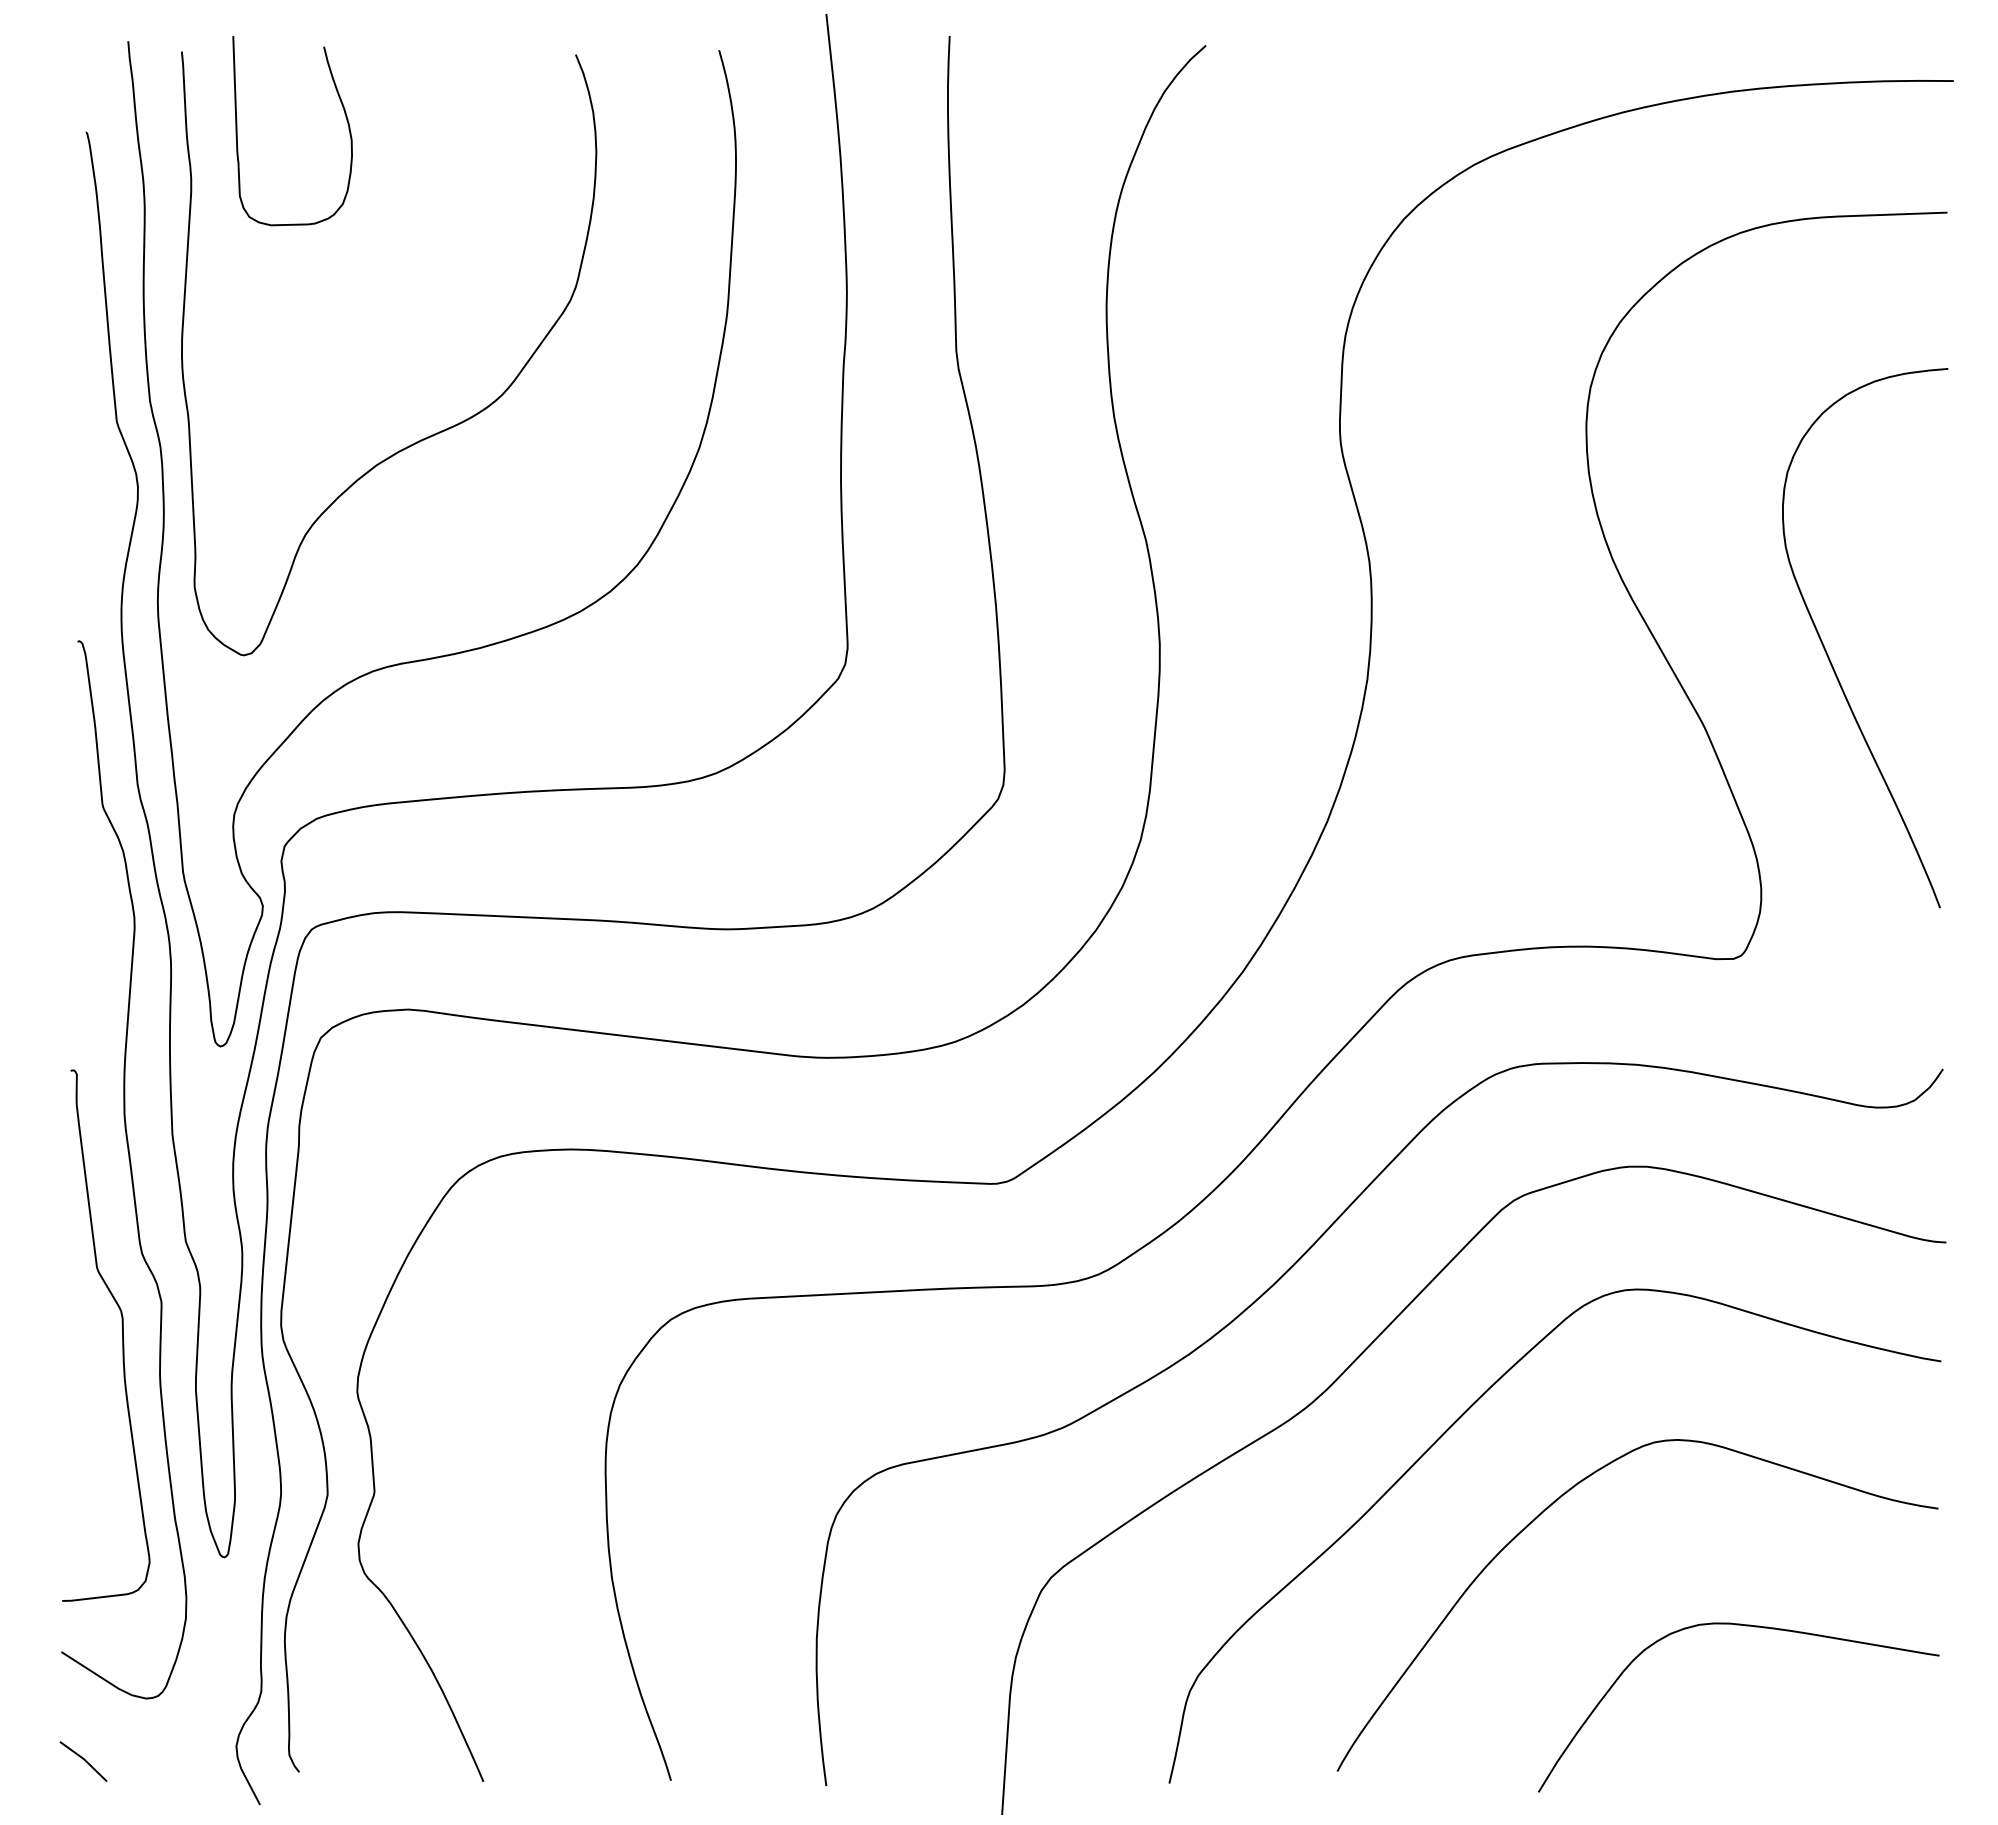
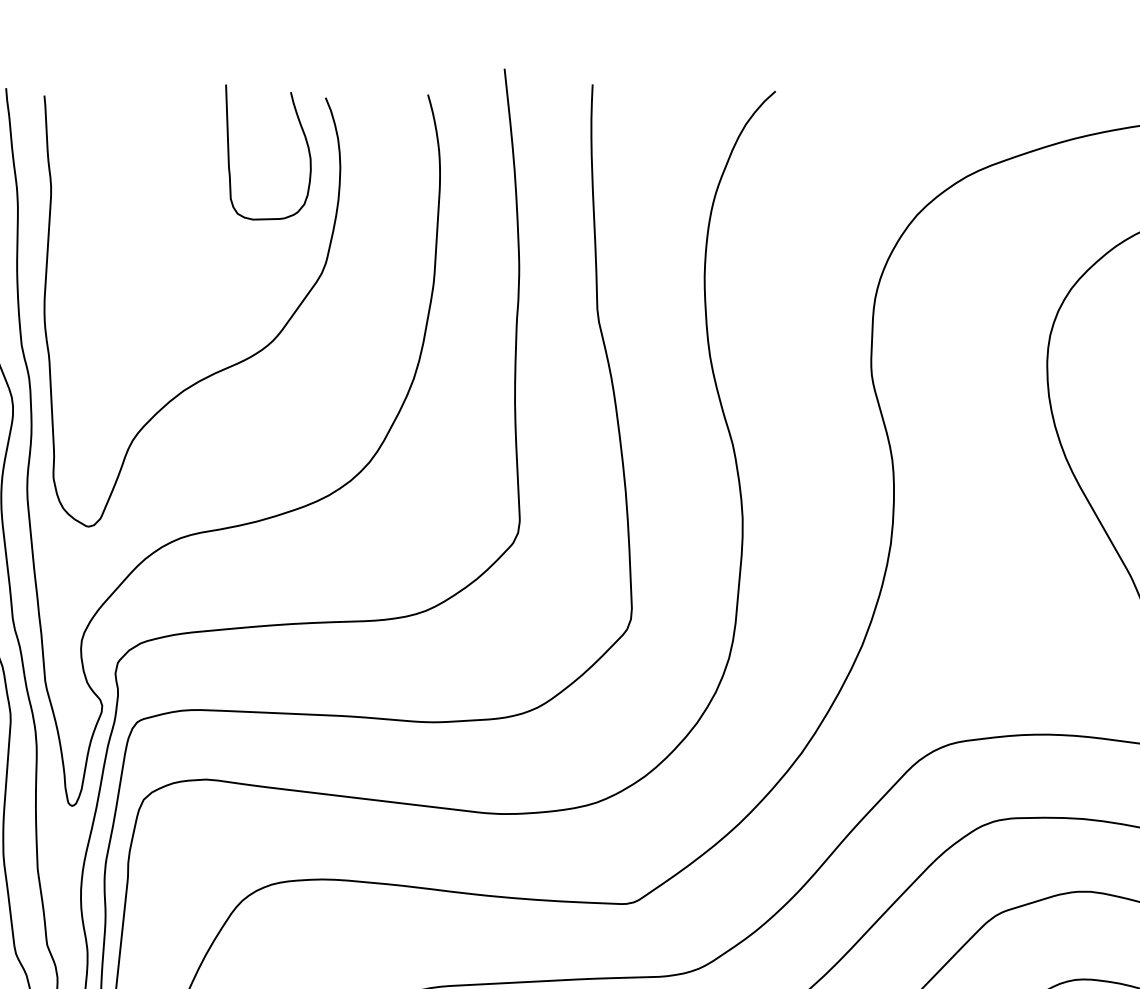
curve: (345, 117) -> (306, 142), moved

